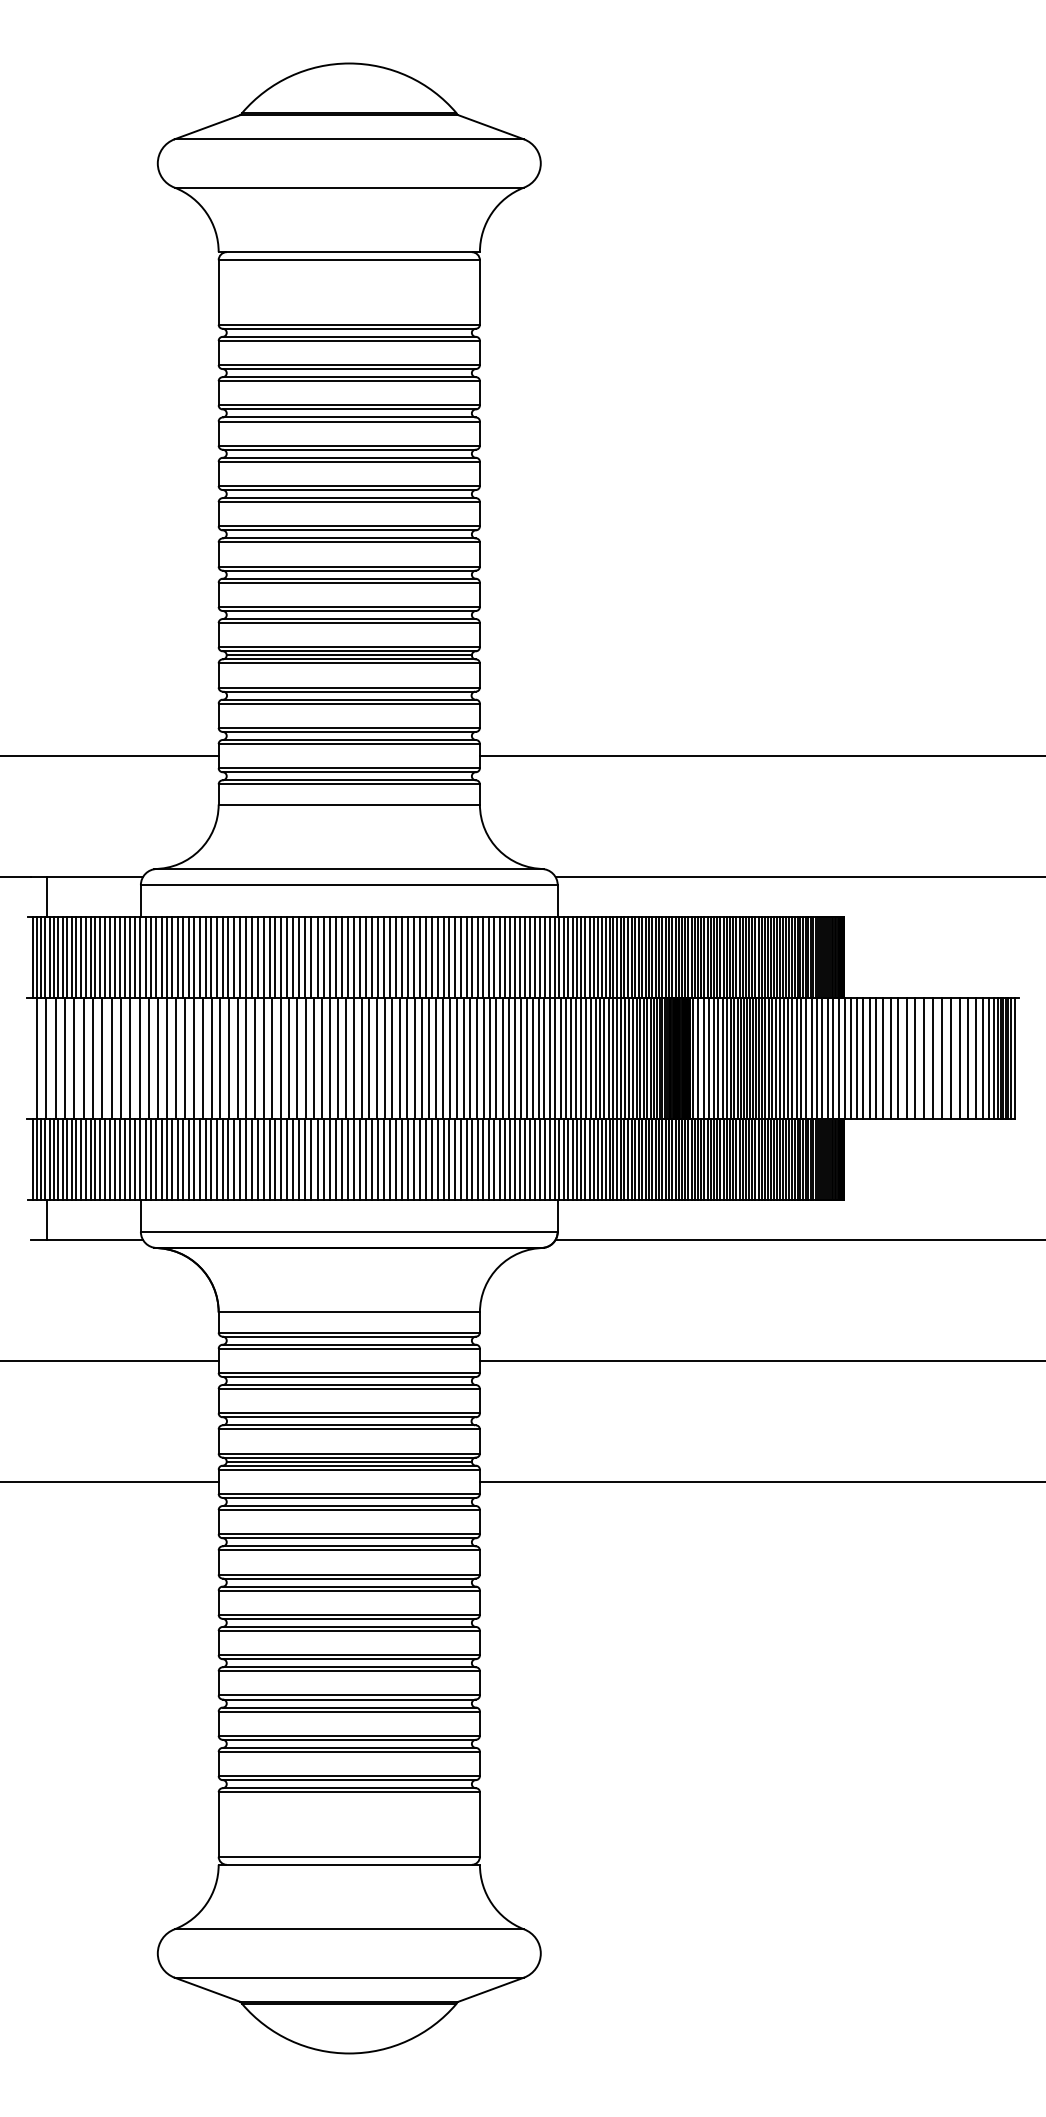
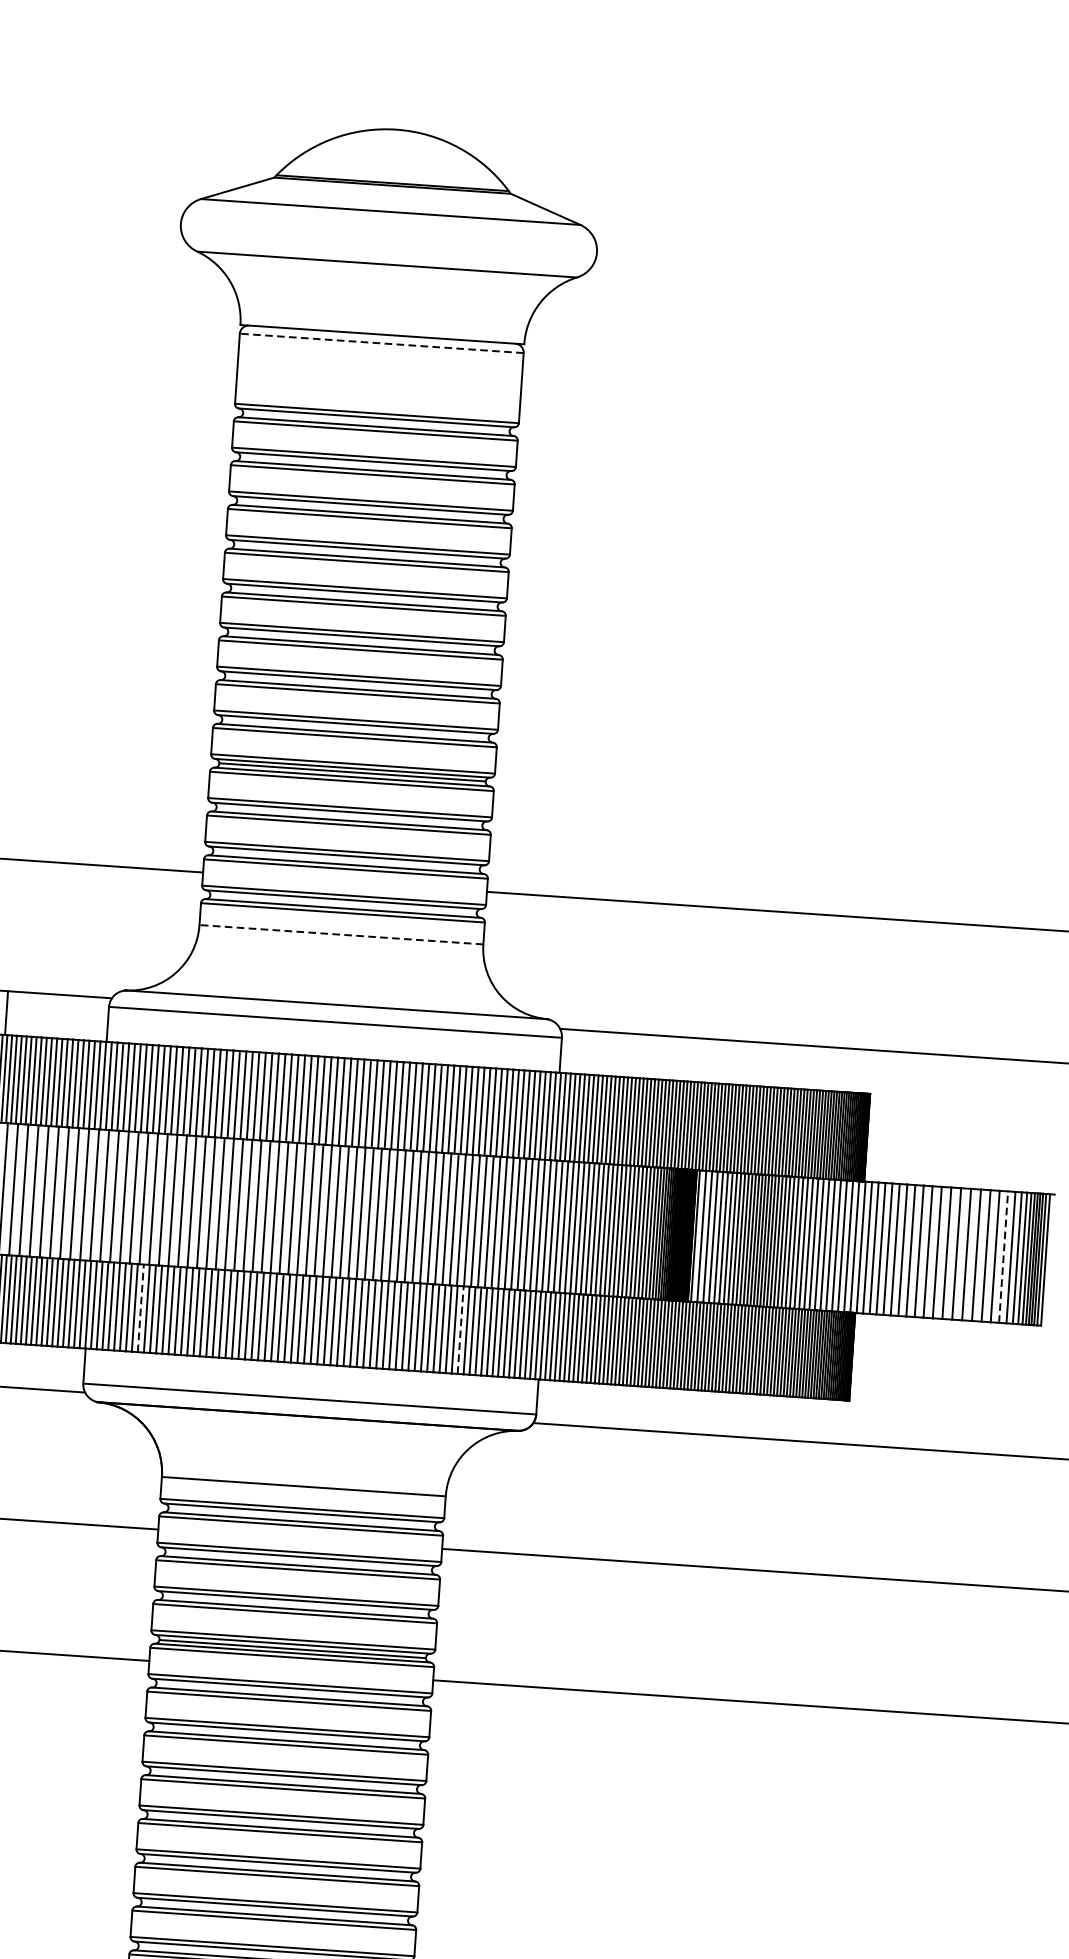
line: (349, 260) -> (381, 343), solid -> dashed
line: (349, 804) -> (341, 934), solid -> dashed
line: (976, 1058) -> (1004, 1257), solid -> dashed
line: (188, 1158) -> (140, 1307), solid -> dashed
line: (483, 1158) -> (461, 1329), solid -> dashed

